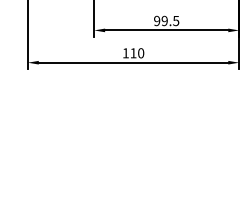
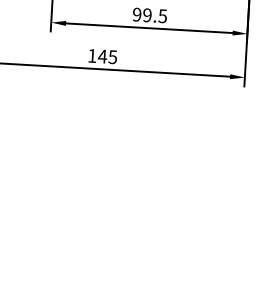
text: (137, 53) -> (108, 57), 110 -> 145

